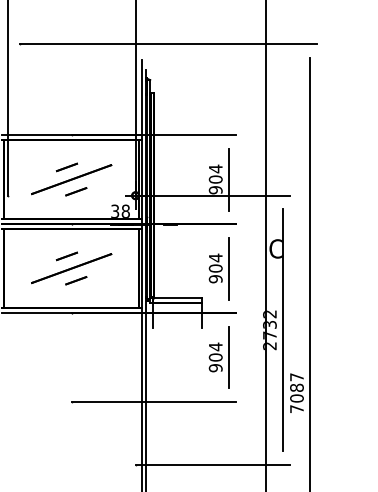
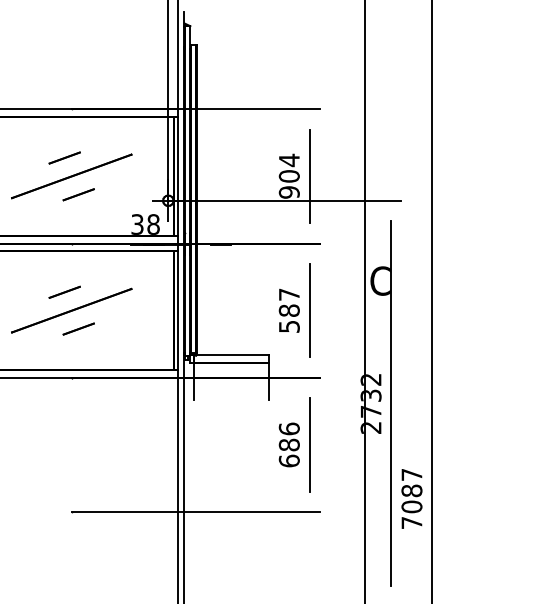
text: (215, 268) -> (288, 310), 904 -> 587
text: (215, 357) -> (288, 445), 904 -> 686

